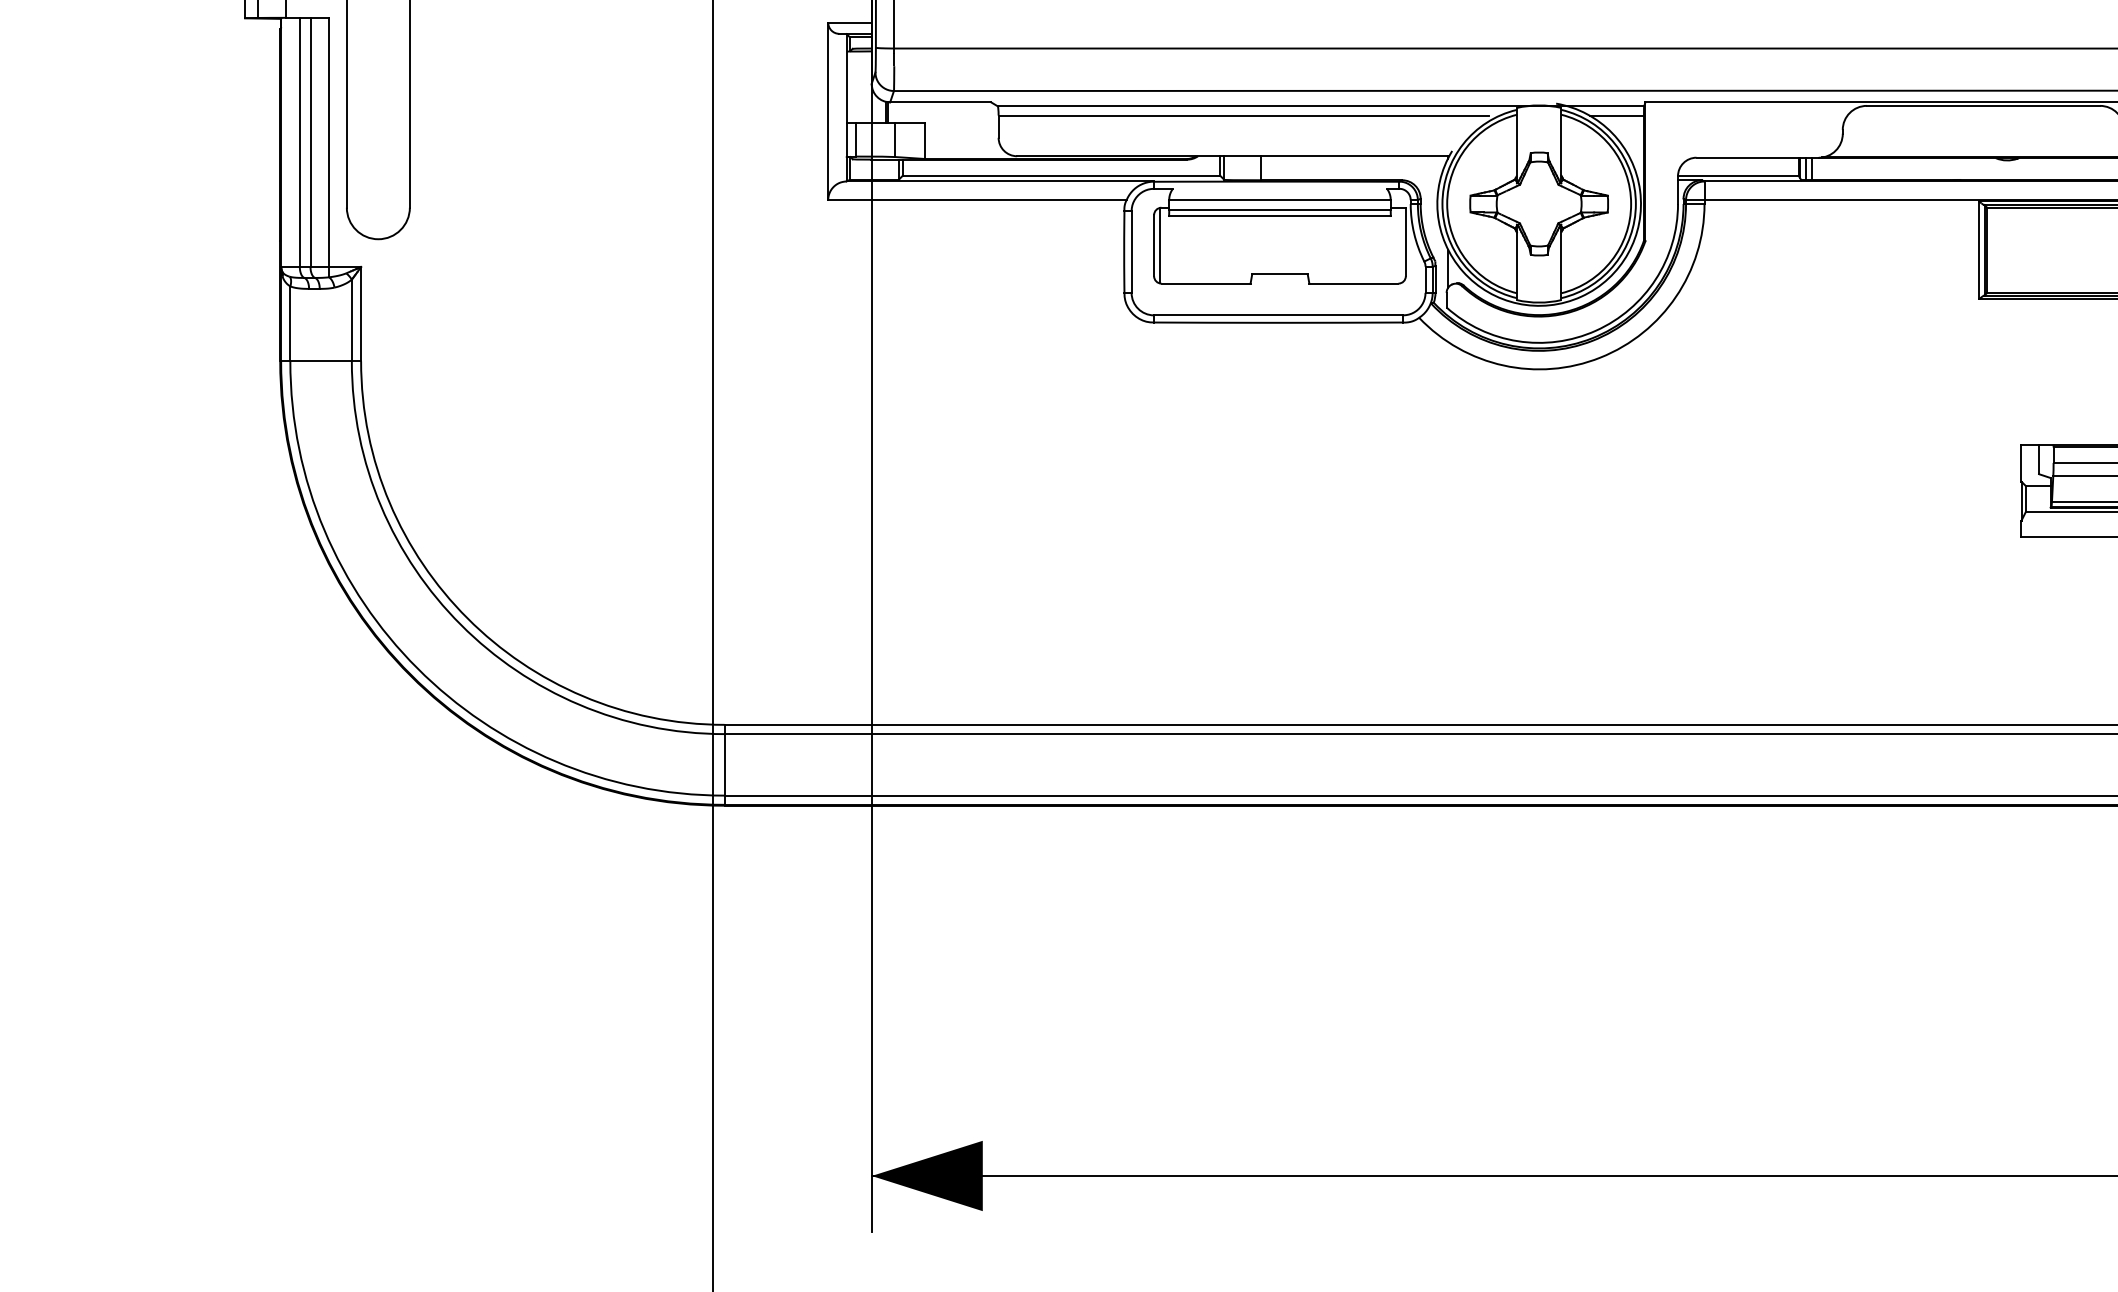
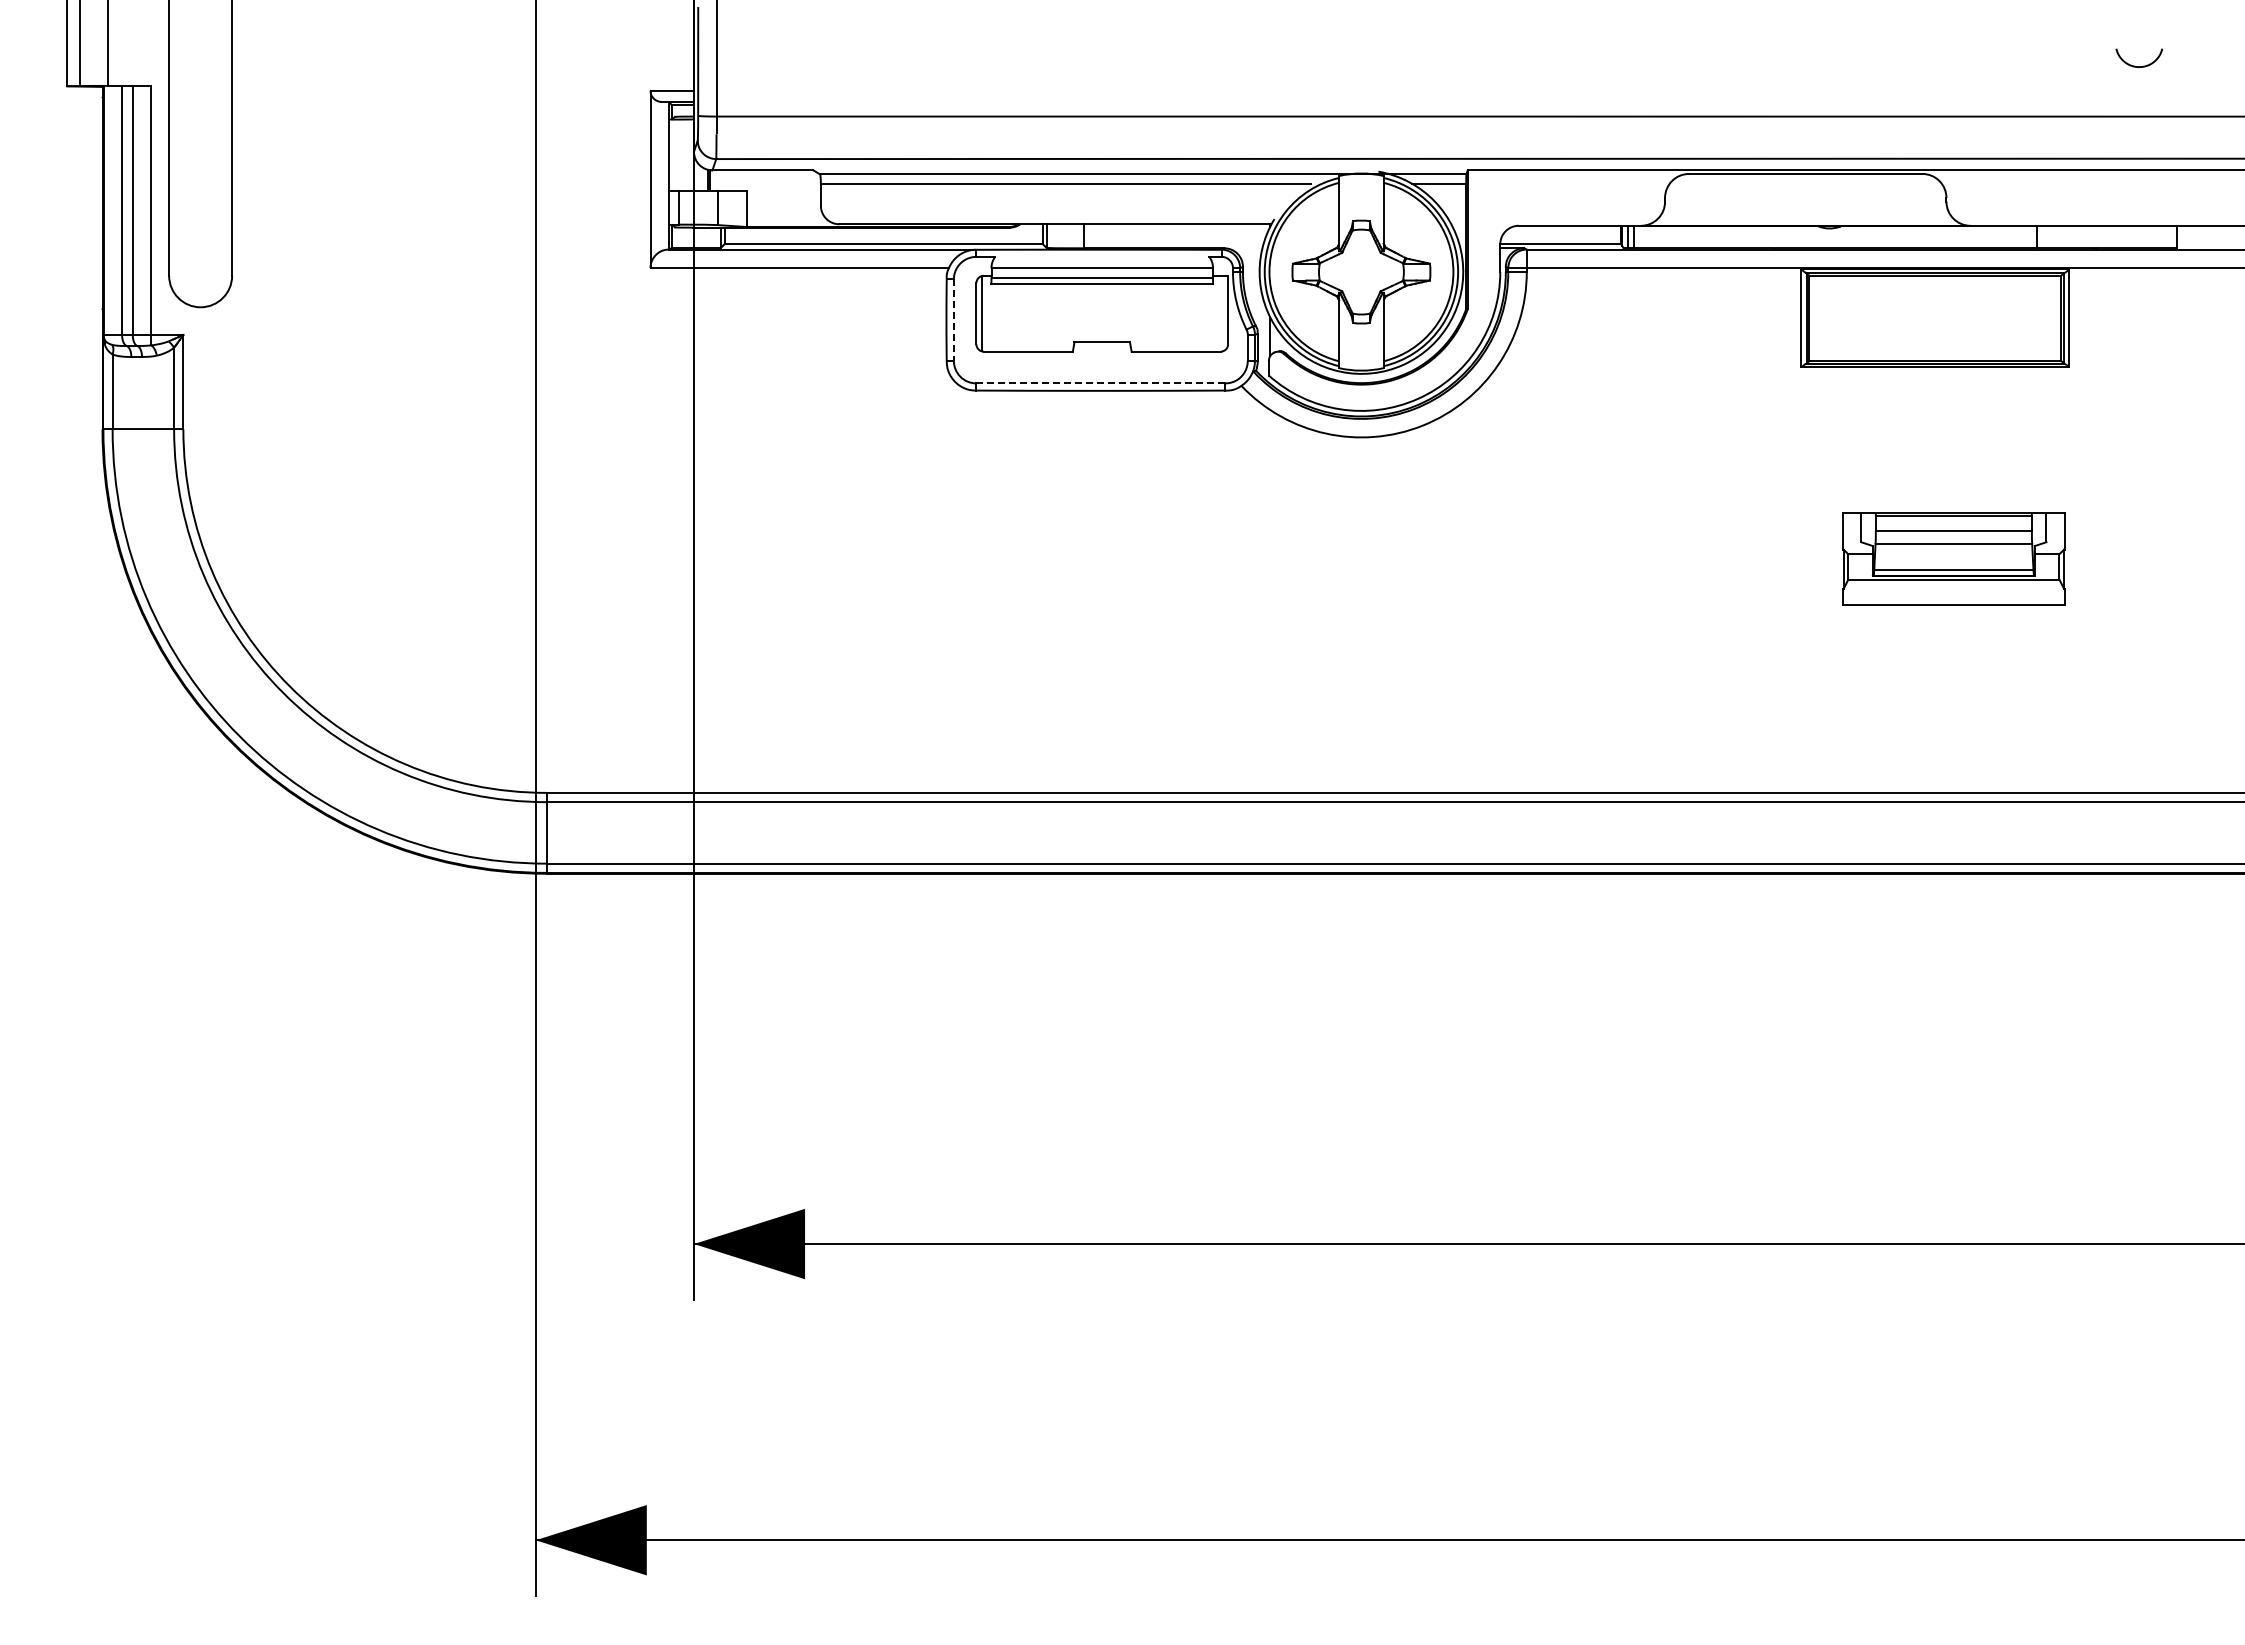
line: (1131, 252) -> (953, 320), solid -> dashed
line: (1278, 315) -> (1100, 383), solid -> dashed

